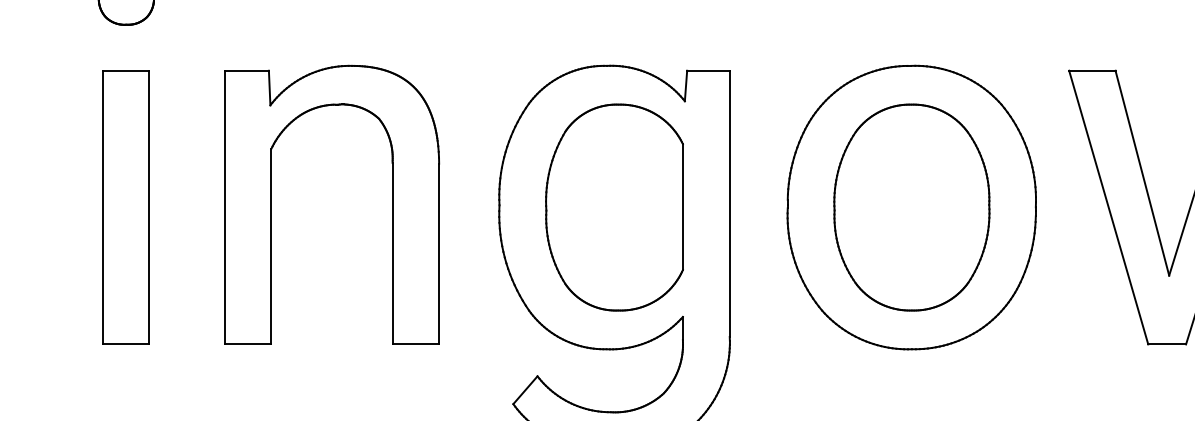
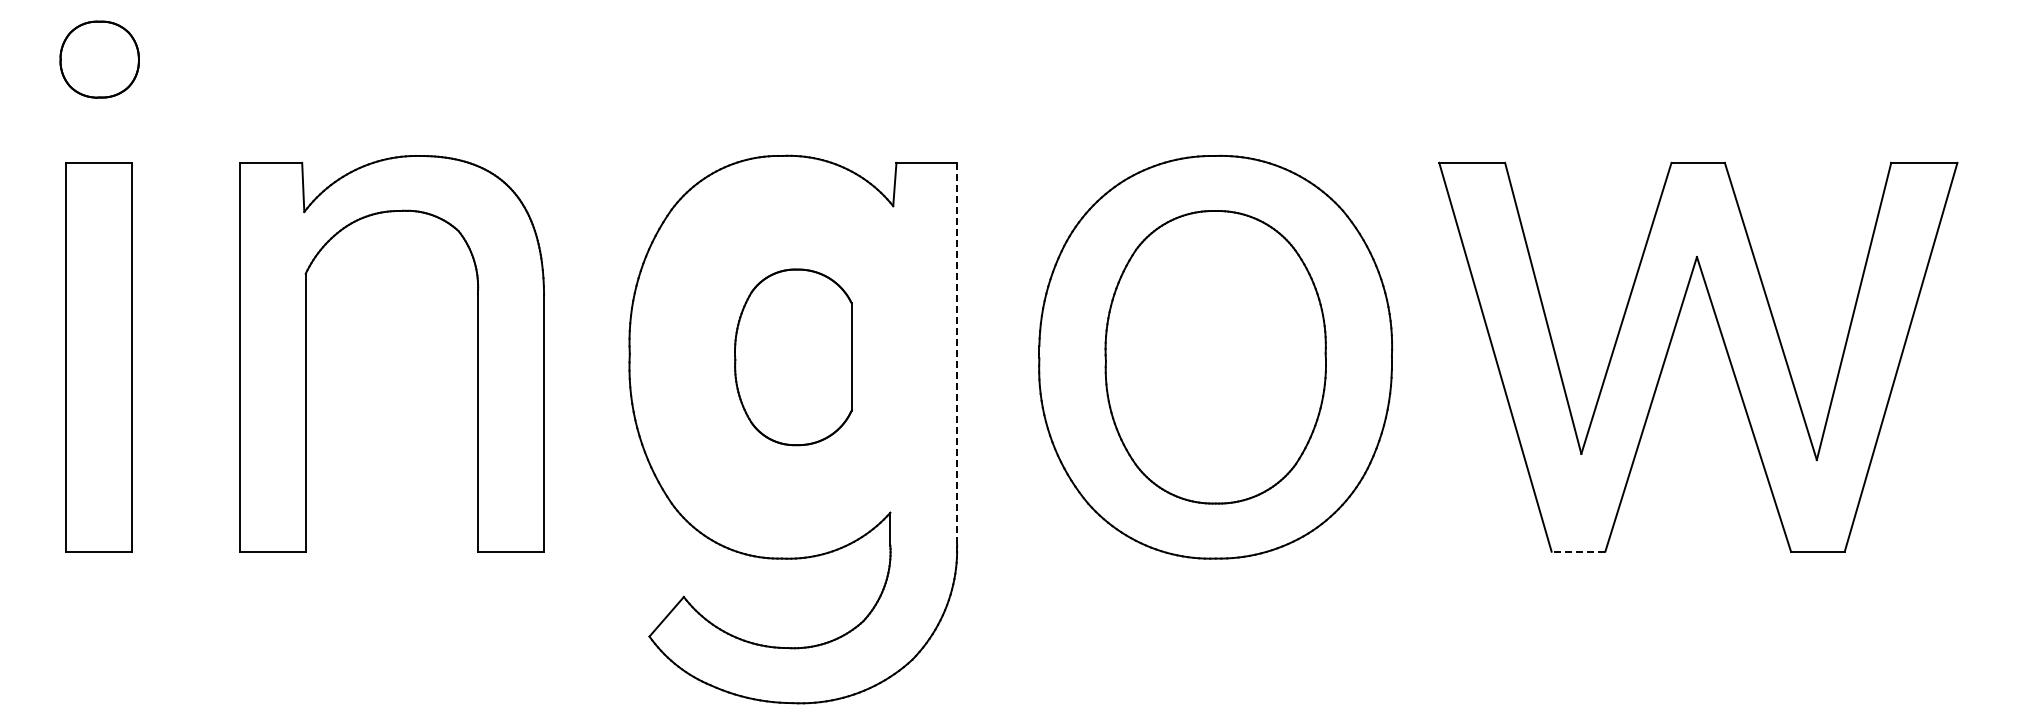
line: (729, 204) -> (956, 352), solid -> dashed
part: (614, 207) -> (793, 357), size x0.6
line: (1167, 344) -> (1578, 551), solid -> dashed

